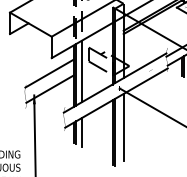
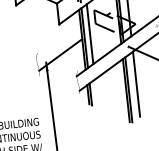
line: (49, 73) -> (58, 39), removed
line: (81, 132) -> (96, 93), removed

